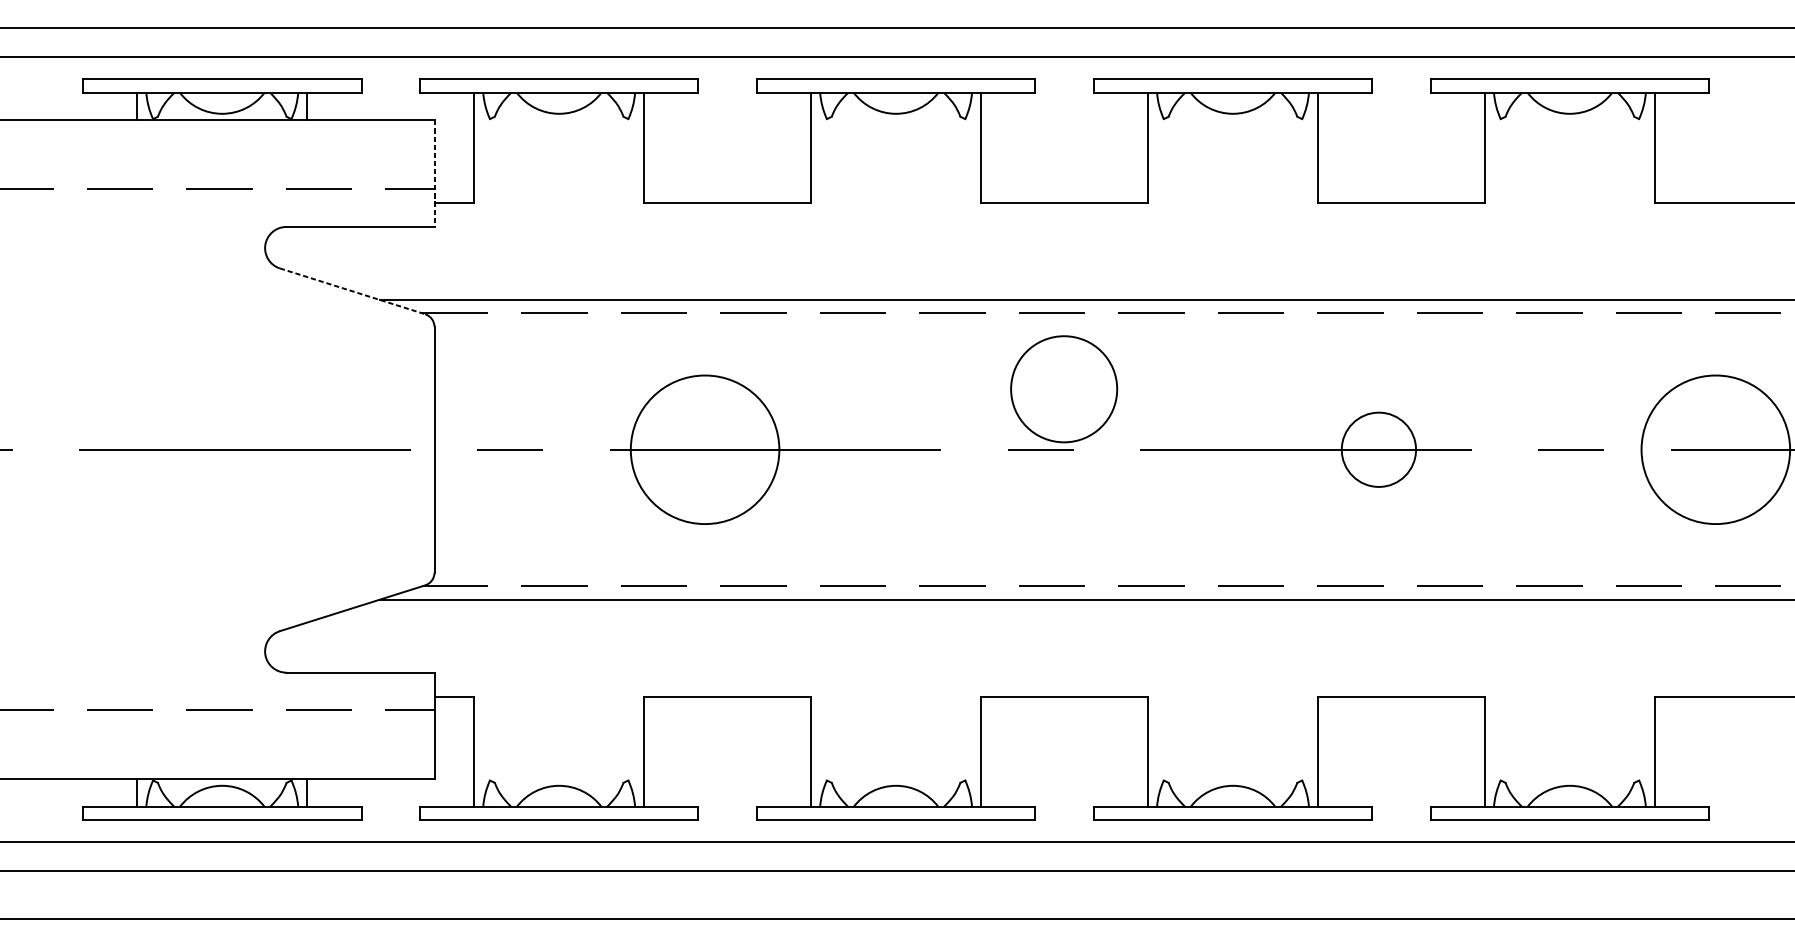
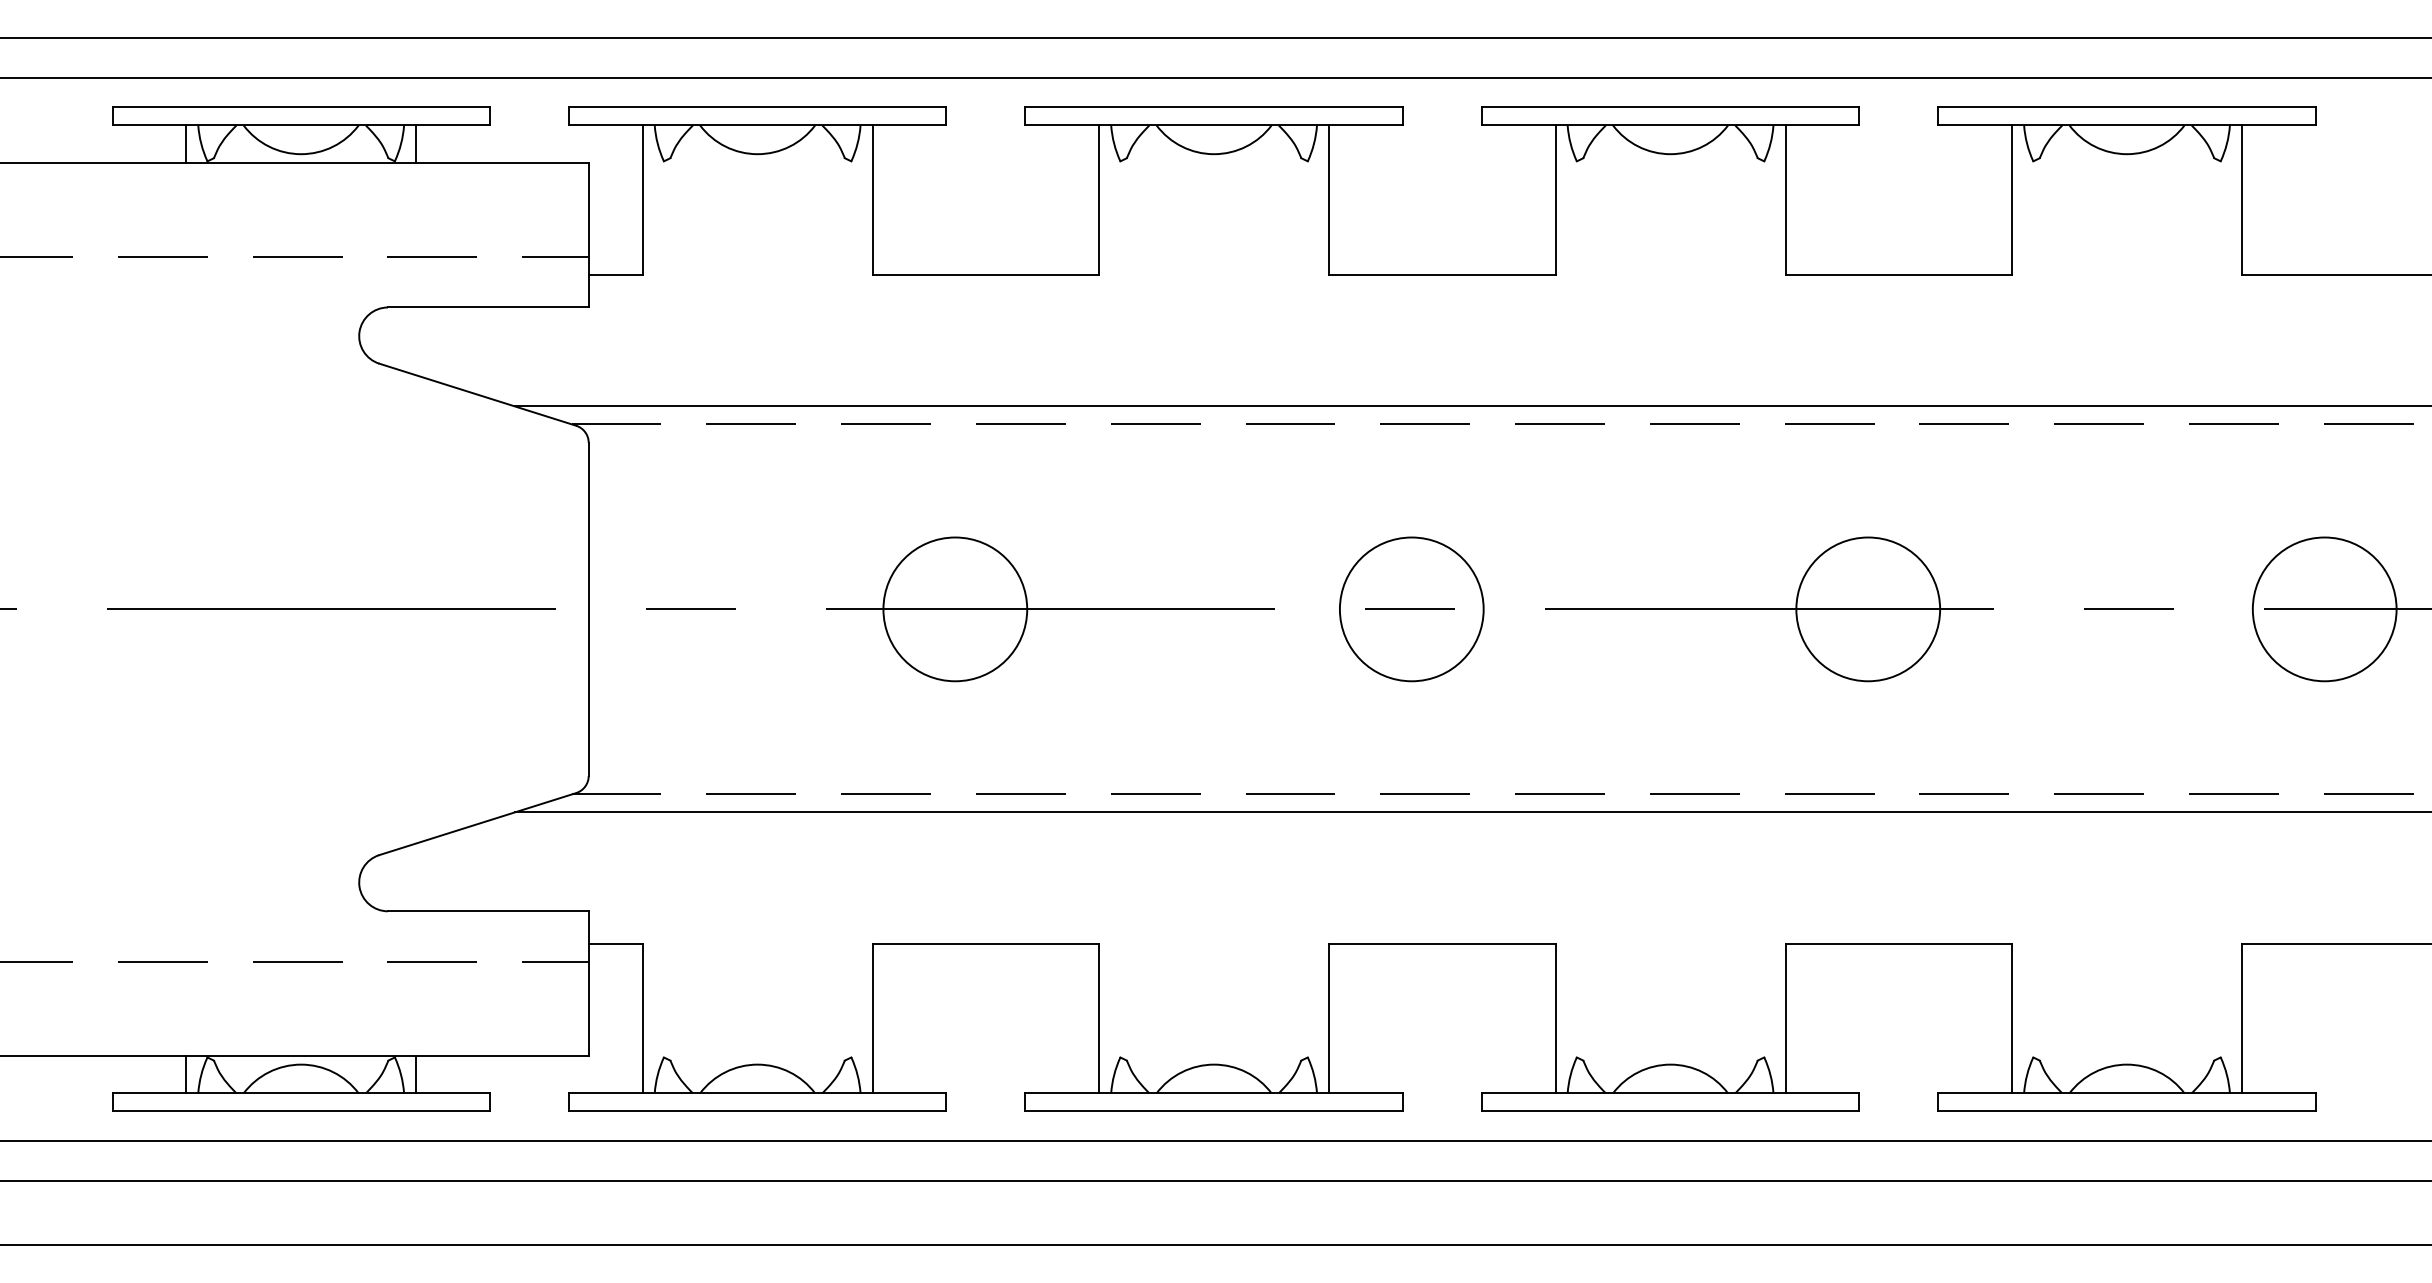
line: (434, 173) -> (588, 235), dashed -> solid
line: (353, 291) -> (478, 394), dashed -> solid
circle: (1063, 389) -> (1411, 609), moved
circle: (705, 449) -> (955, 609), size x0.71
circle: (1379, 449) -> (1868, 609), size x1.43
circle: (1715, 449) -> (2324, 609), size x0.71

